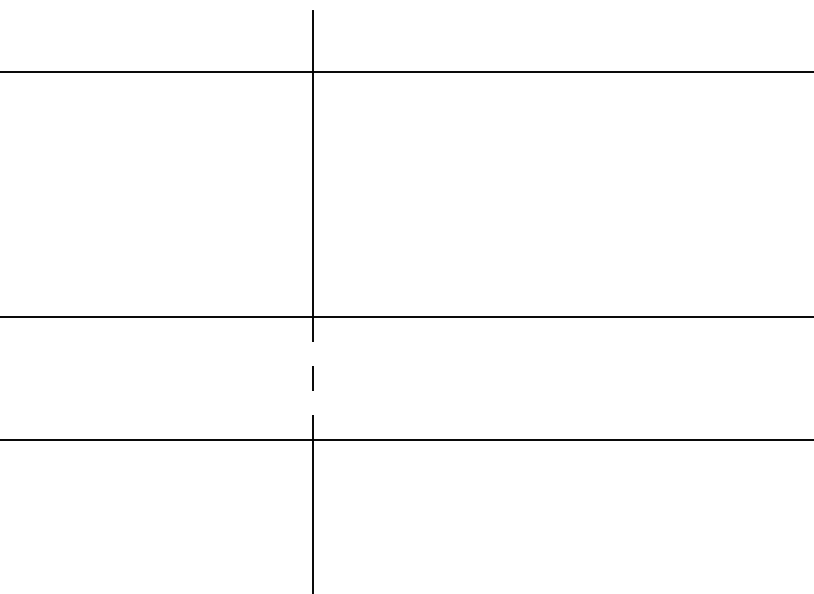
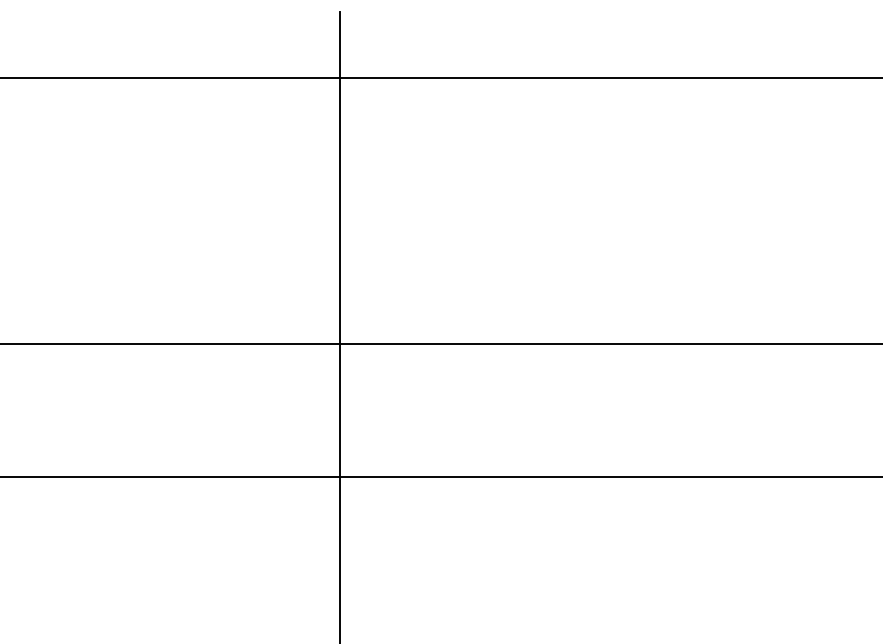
line: (312, 377) -> (339, 409), dashed -> solid

